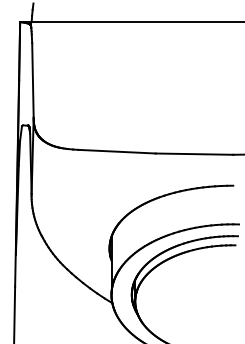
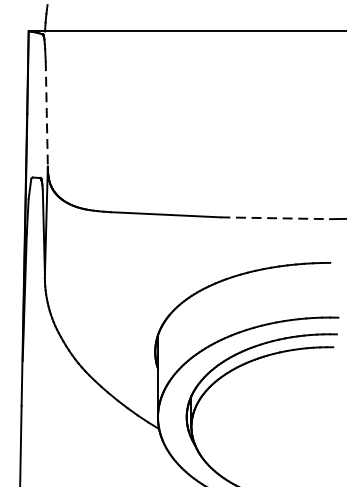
line: (32, 80) -> (46, 114), solid -> dashed
line: (194, 154) -> (275, 218), solid -> dashed

